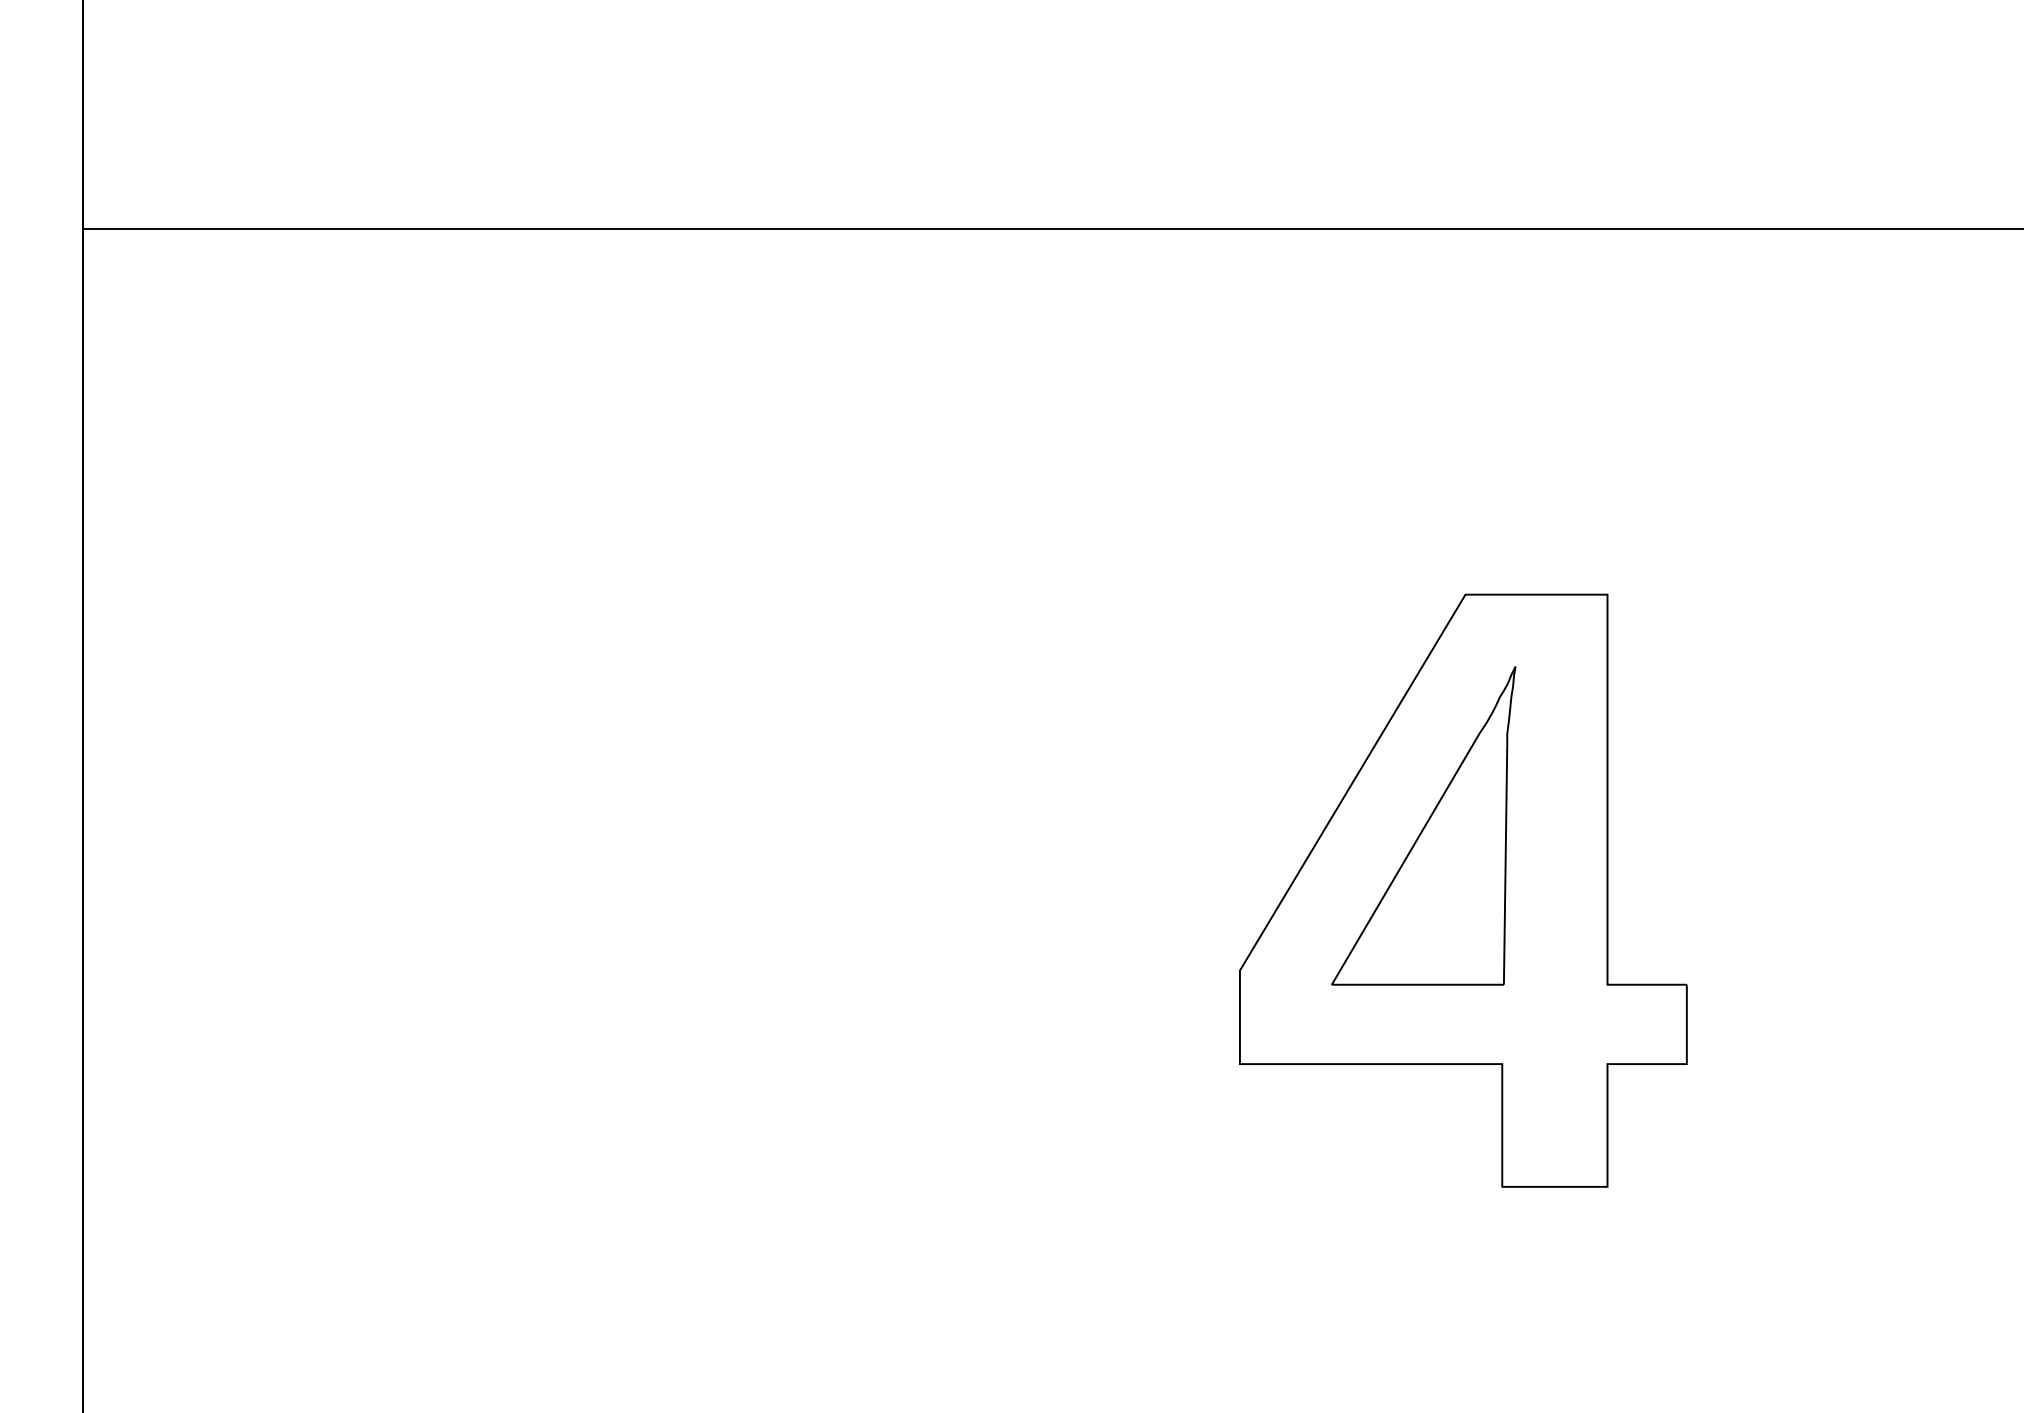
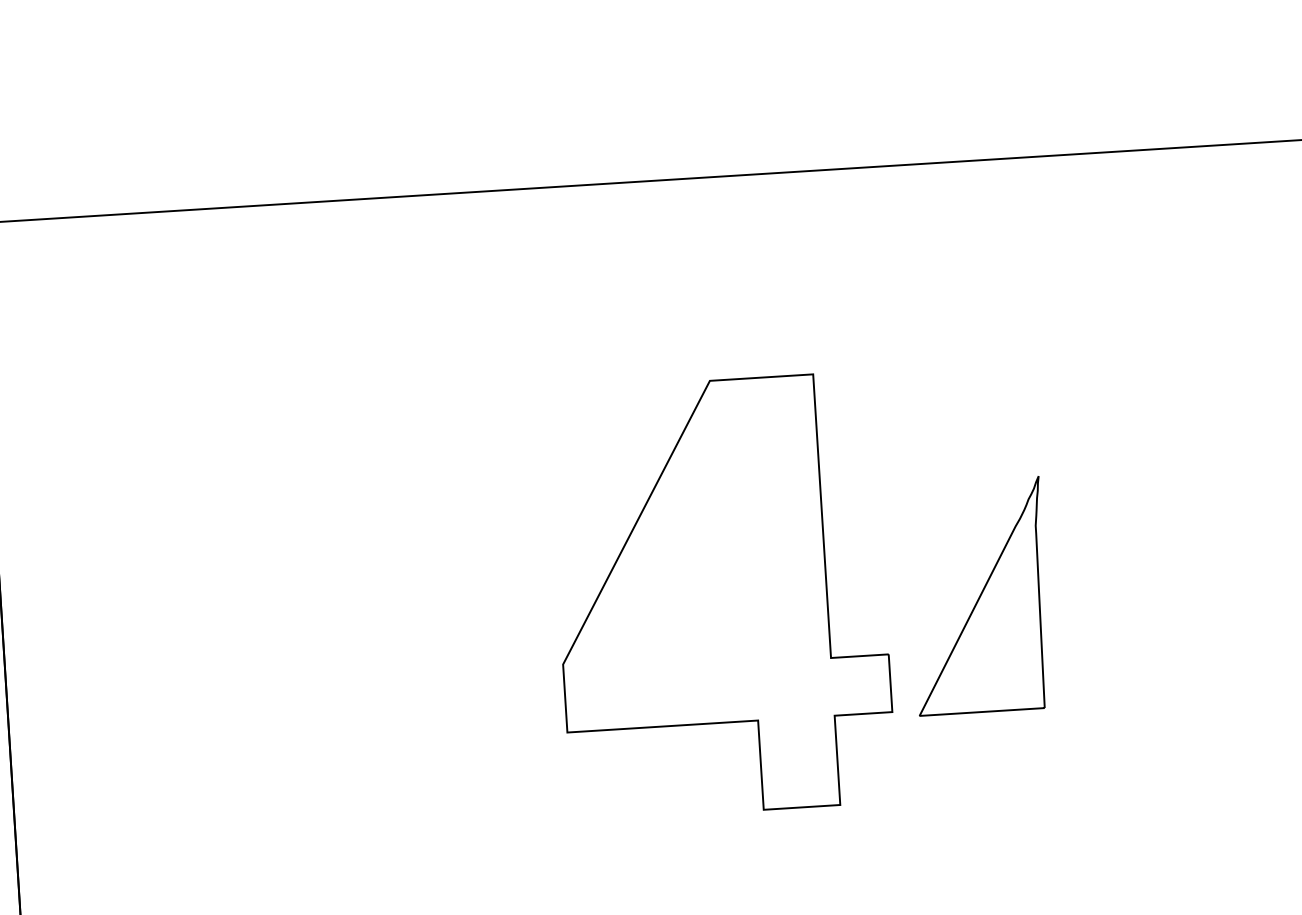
part: (1463, 890) -> (722, 596), moved

